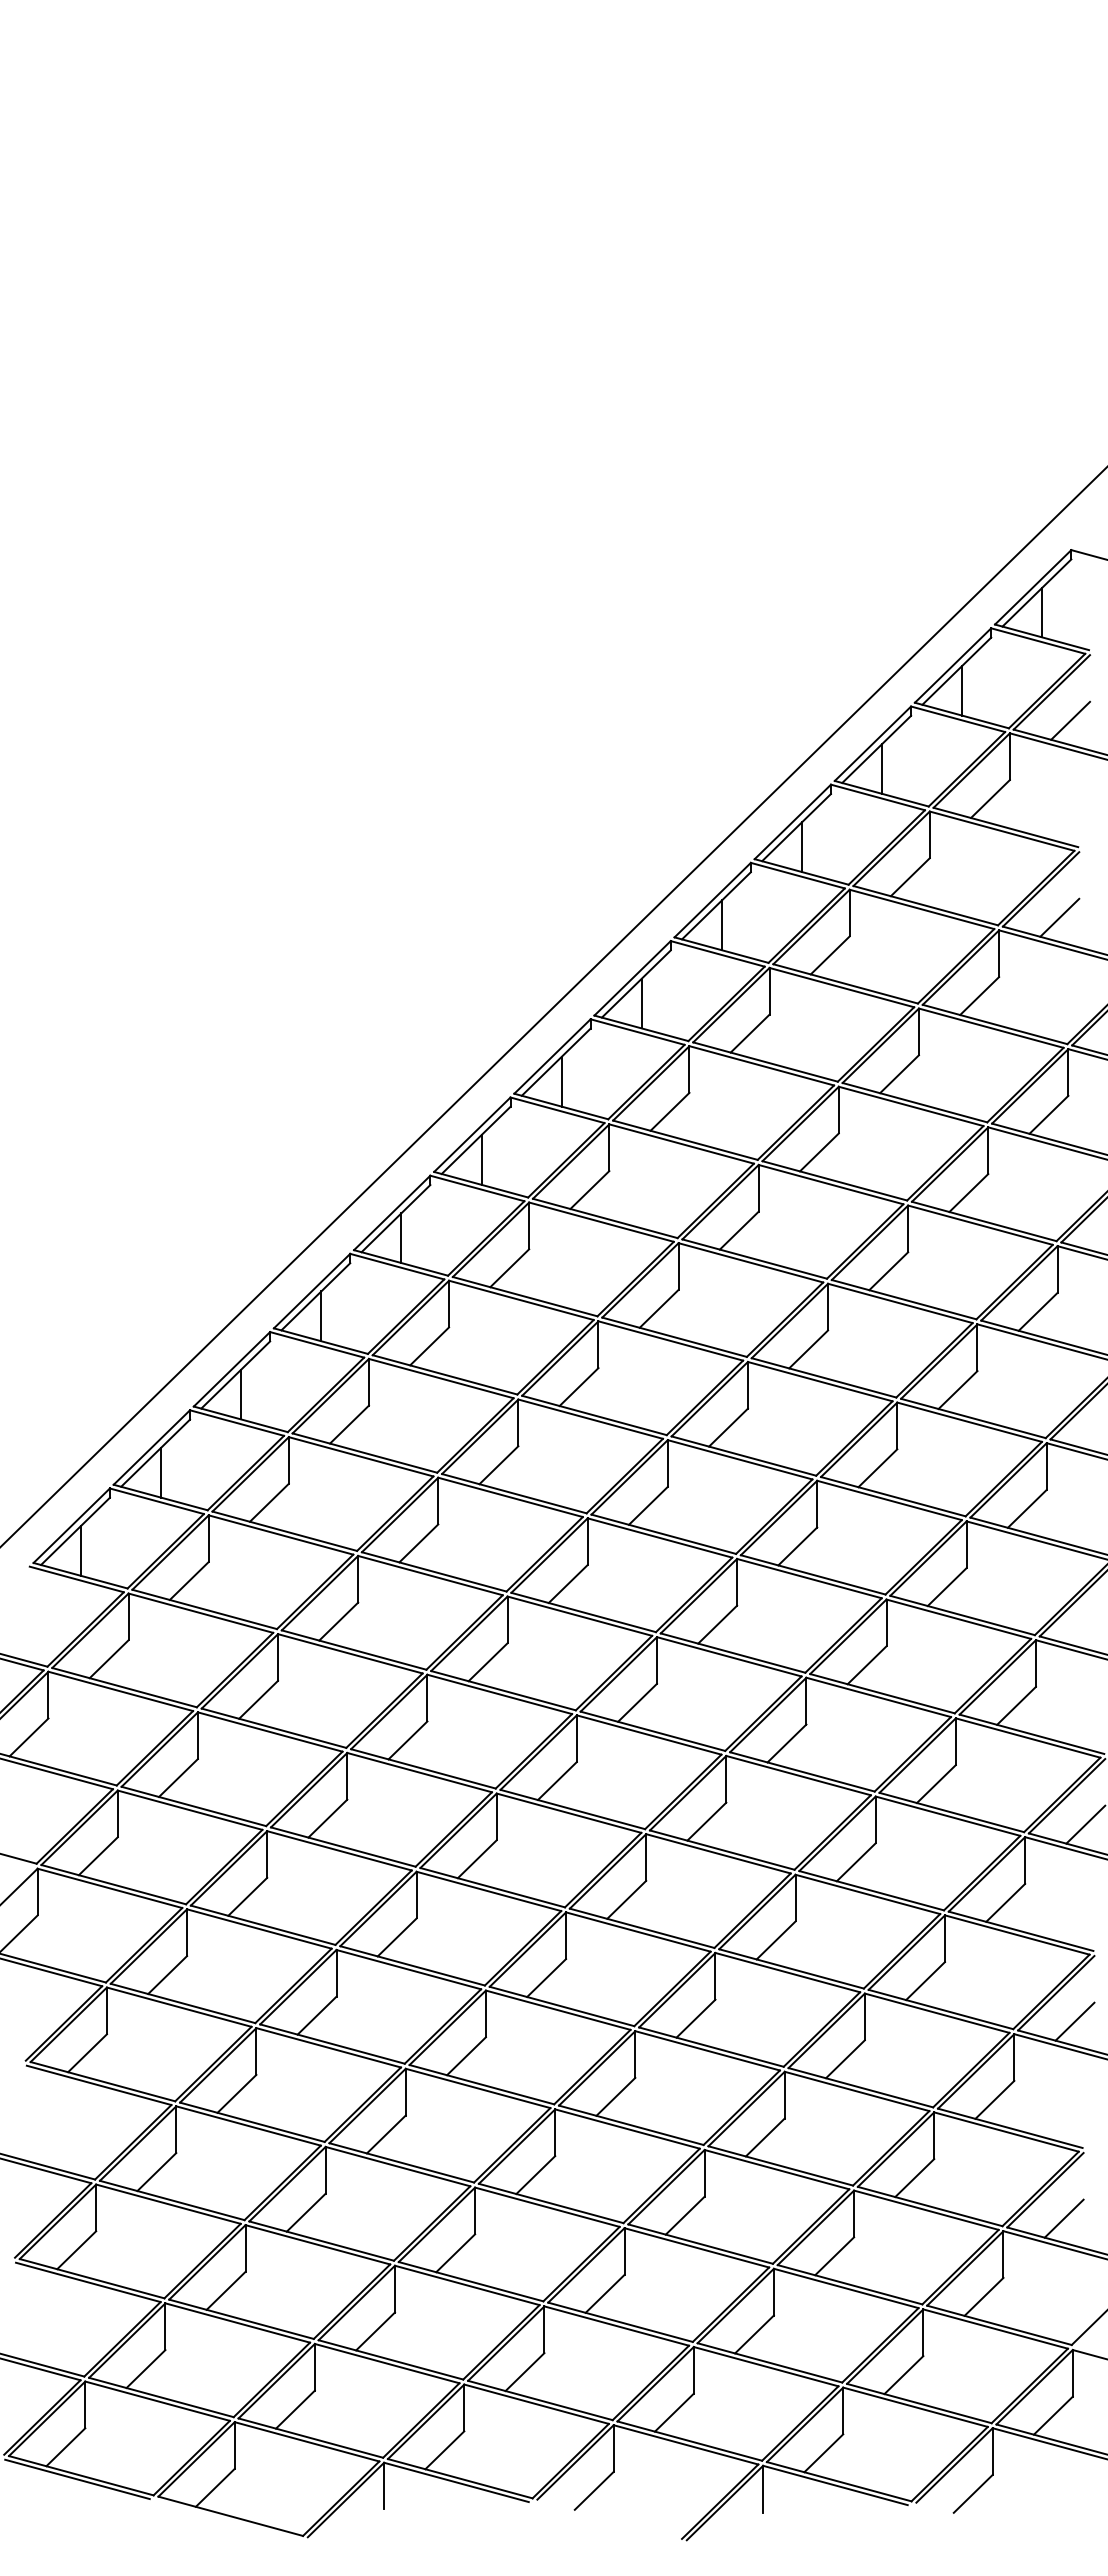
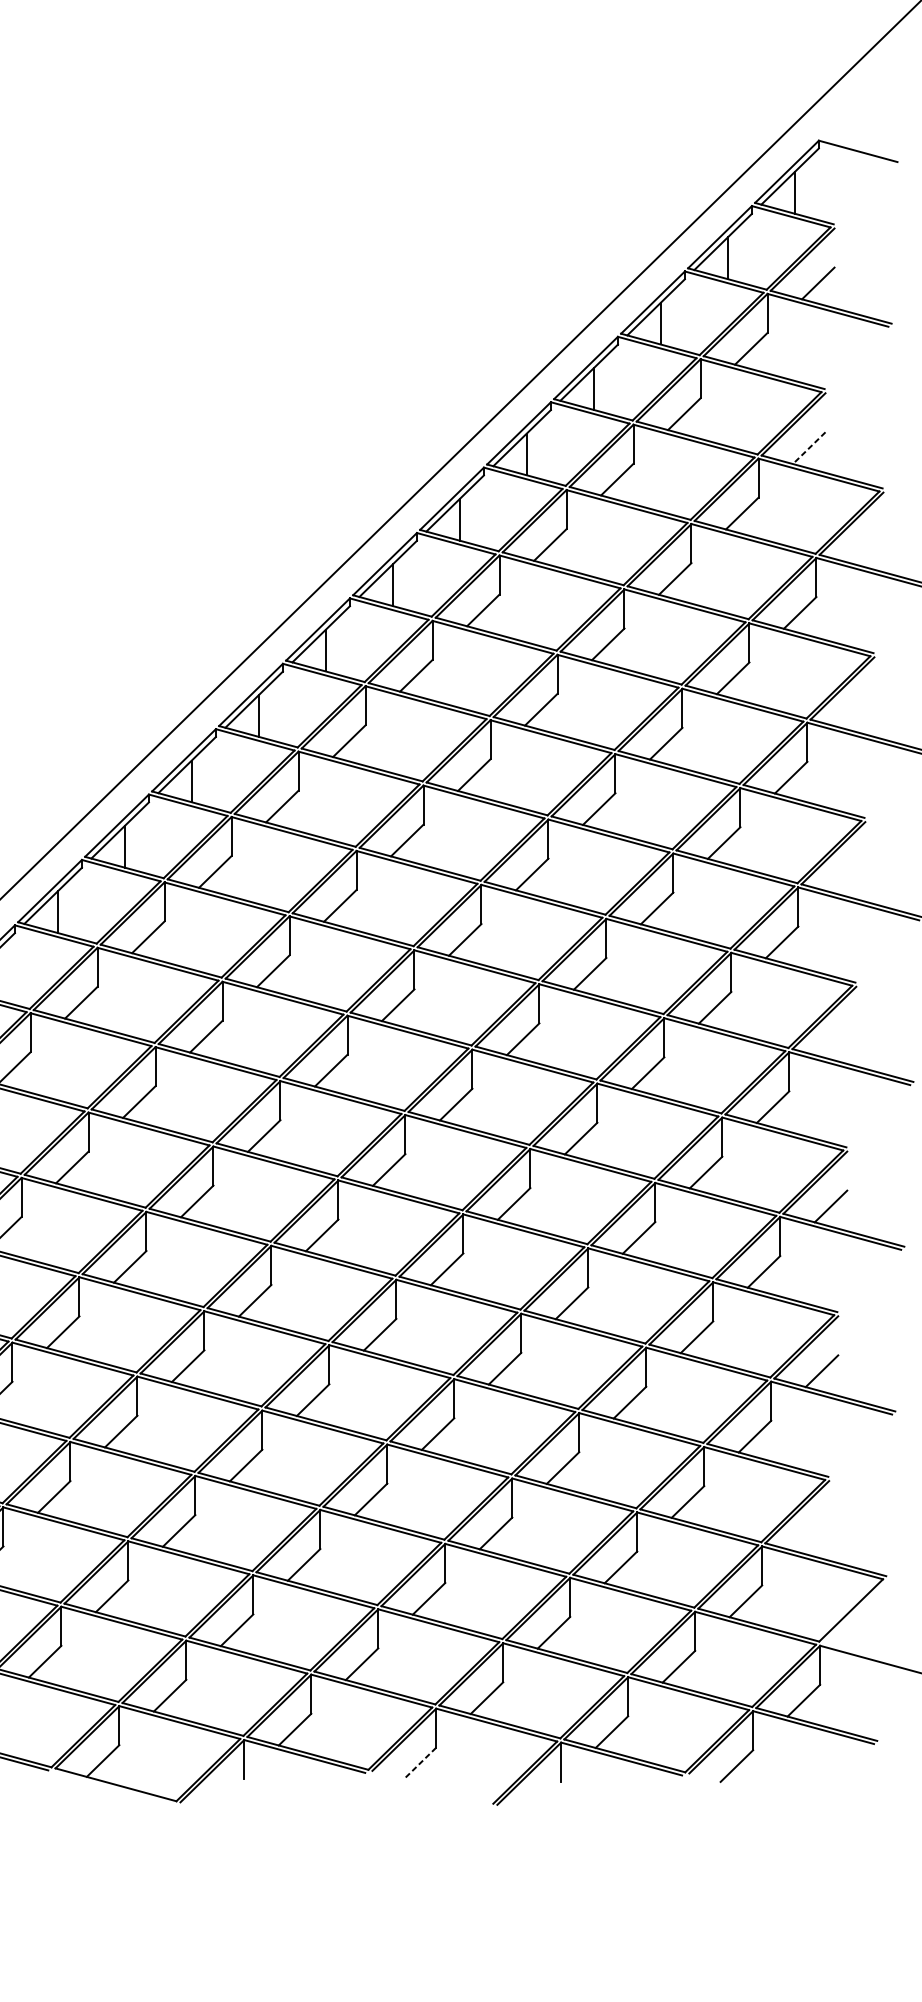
line: (1059, 918) -> (809, 448), solid -> dashed
line: (1063, 2218) -> (812, 1535), removed
line: (593, 2491) -> (419, 1764), solid -> dashed

